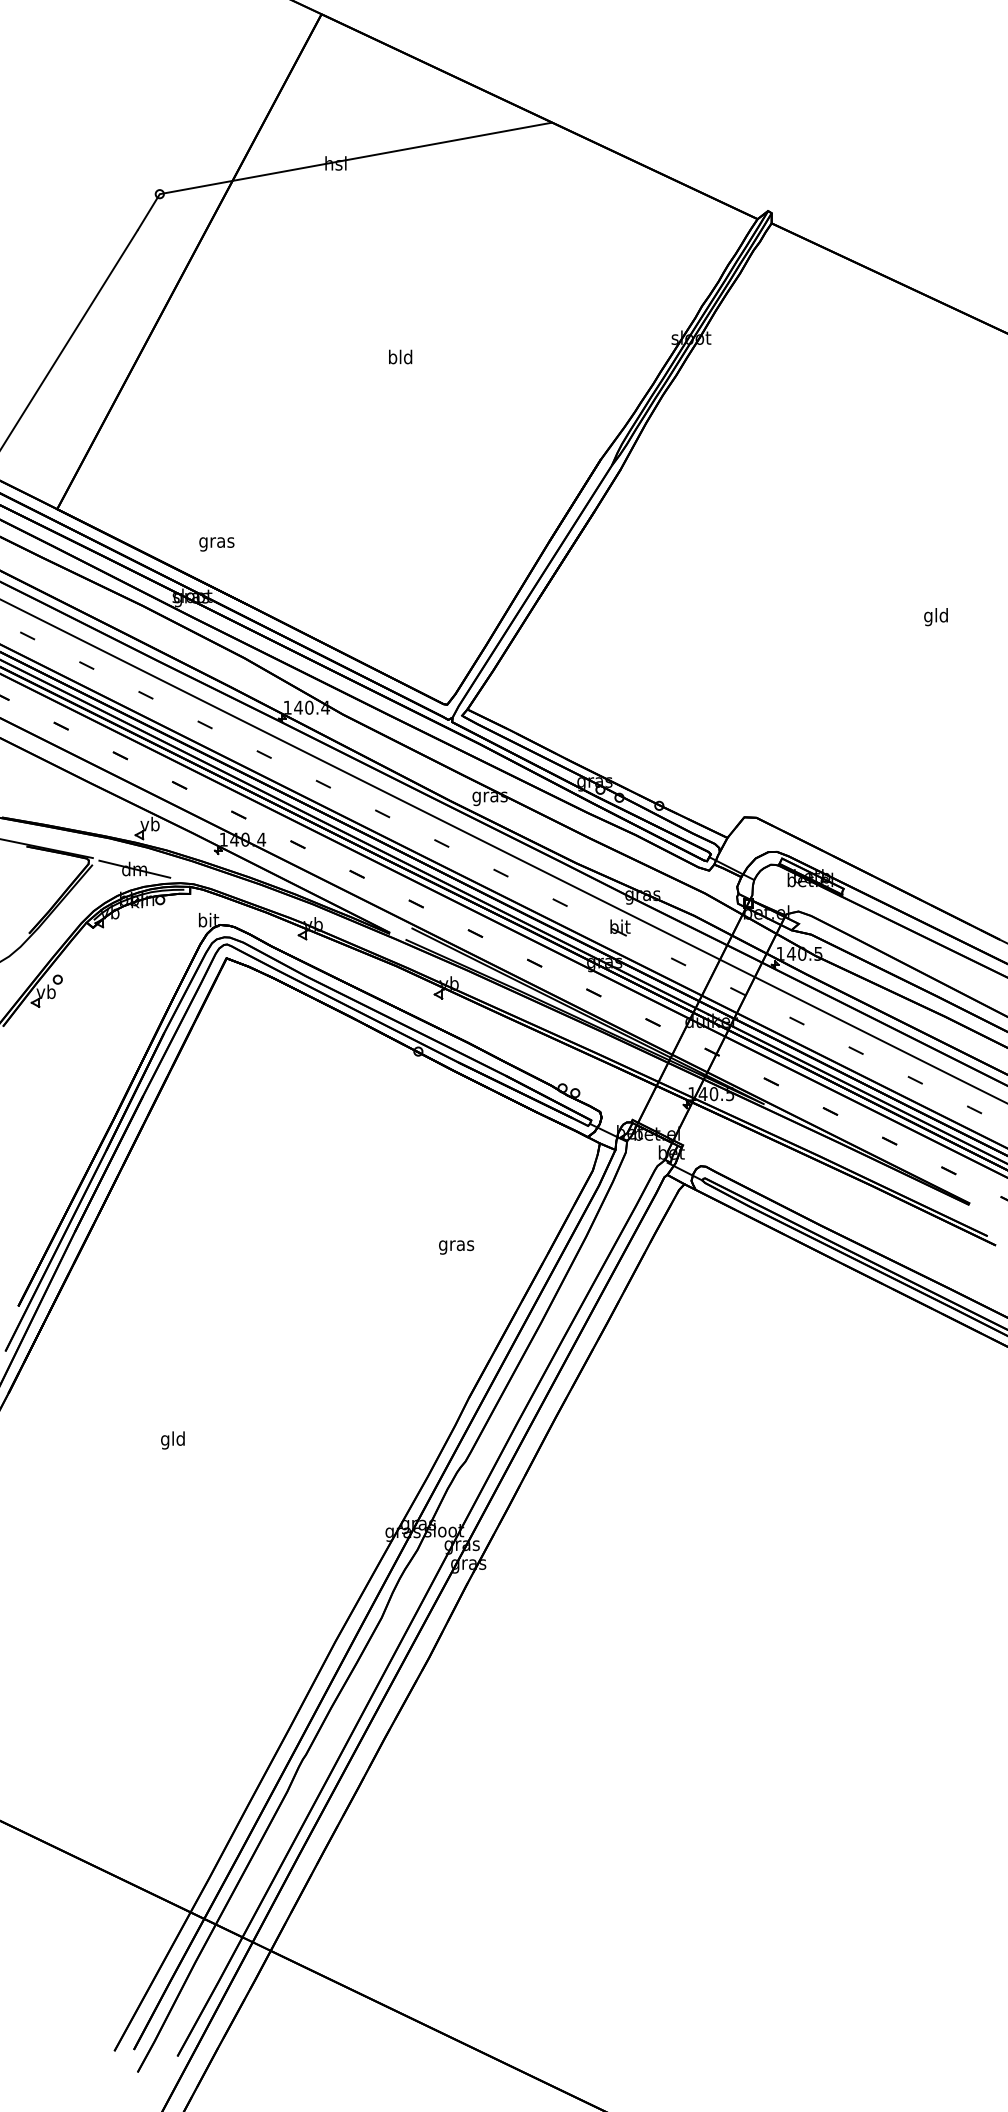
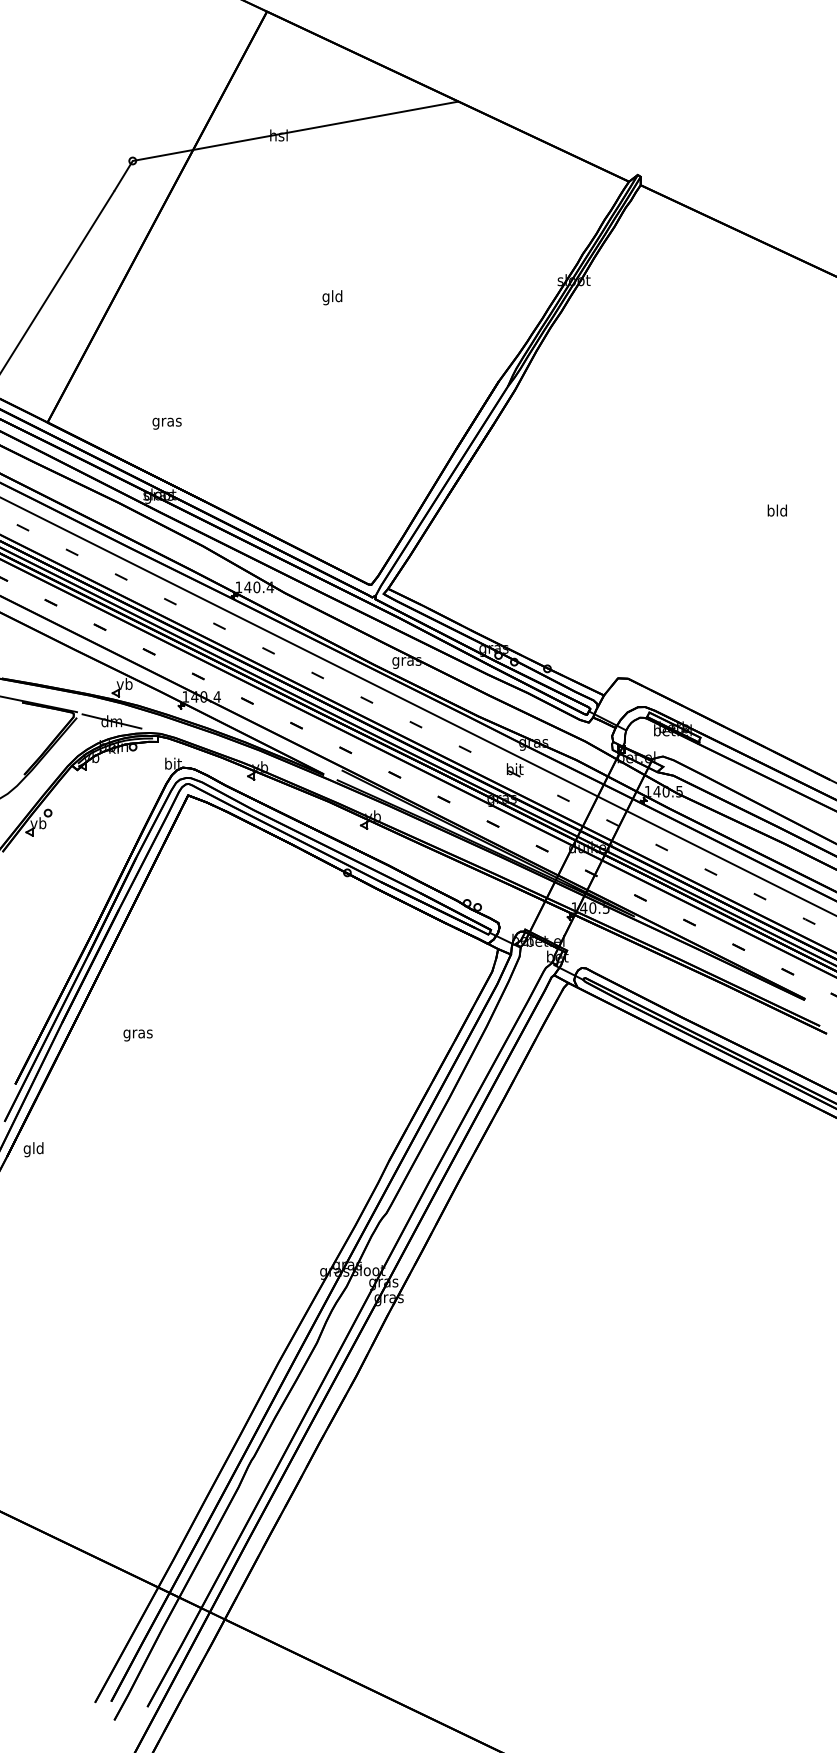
text: (391, 358) -> (325, 297), bld -> gld
text: (216, 544) -> (166, 423), moved
text: (927, 616) -> (770, 511), gld -> bld
text: (455, 1247) -> (137, 1035), moved
text: (172, 1440) -> (33, 1149), moved

